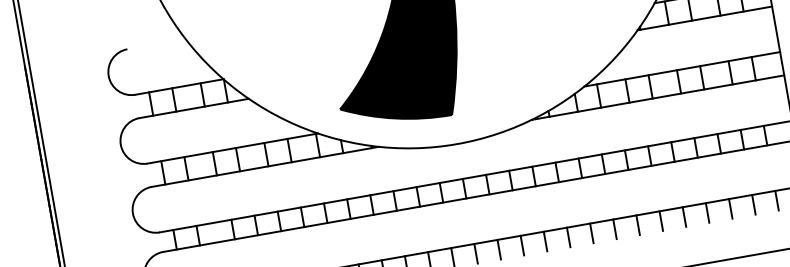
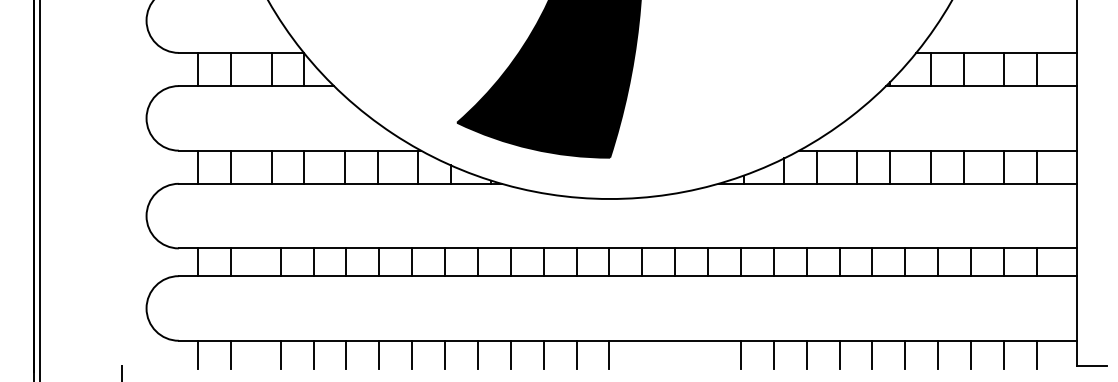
line: (545, 241) -> (708, 354), removed
line: (522, 245) -> (675, 354), removed
line: (499, 249) -> (642, 354), removed

